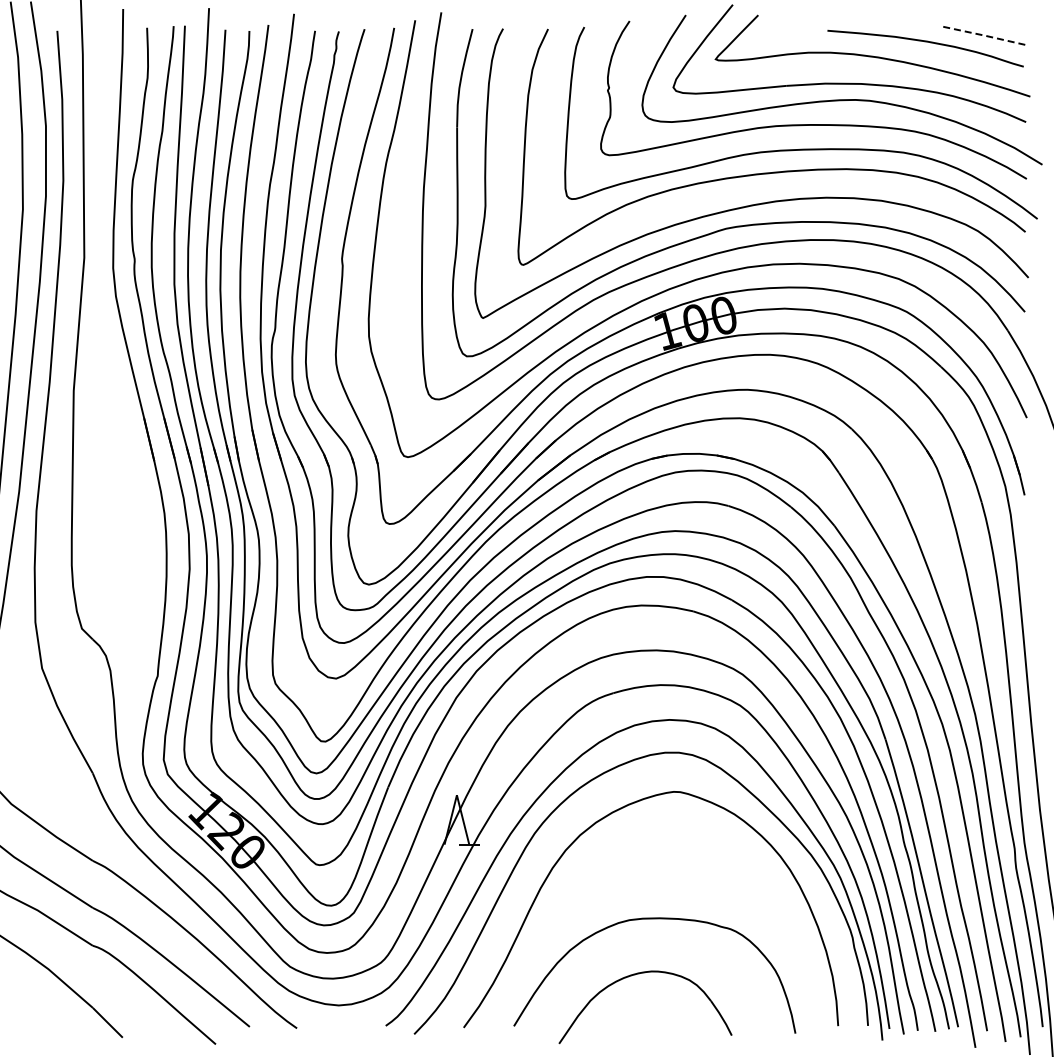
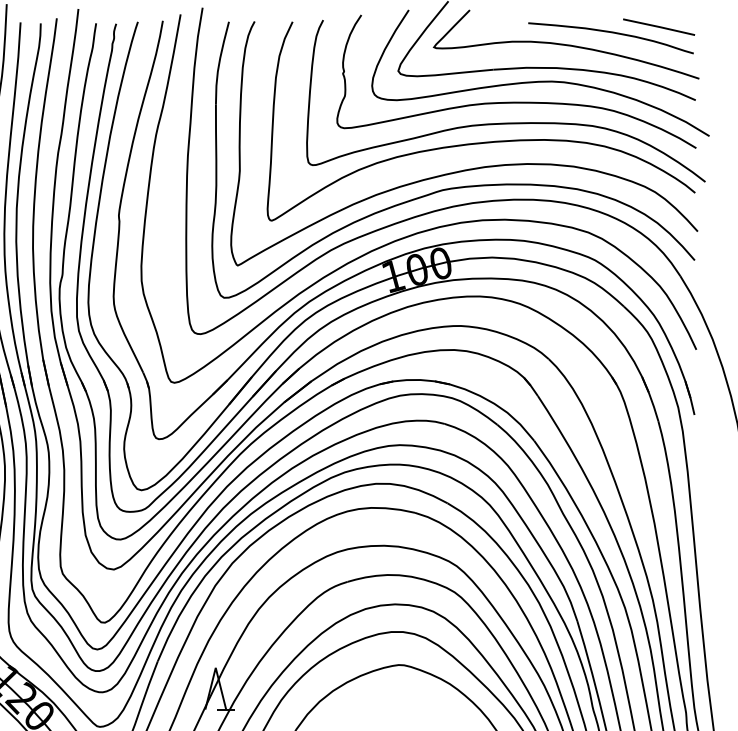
line: (983, 35) -> (659, 27), dashed -> solid

